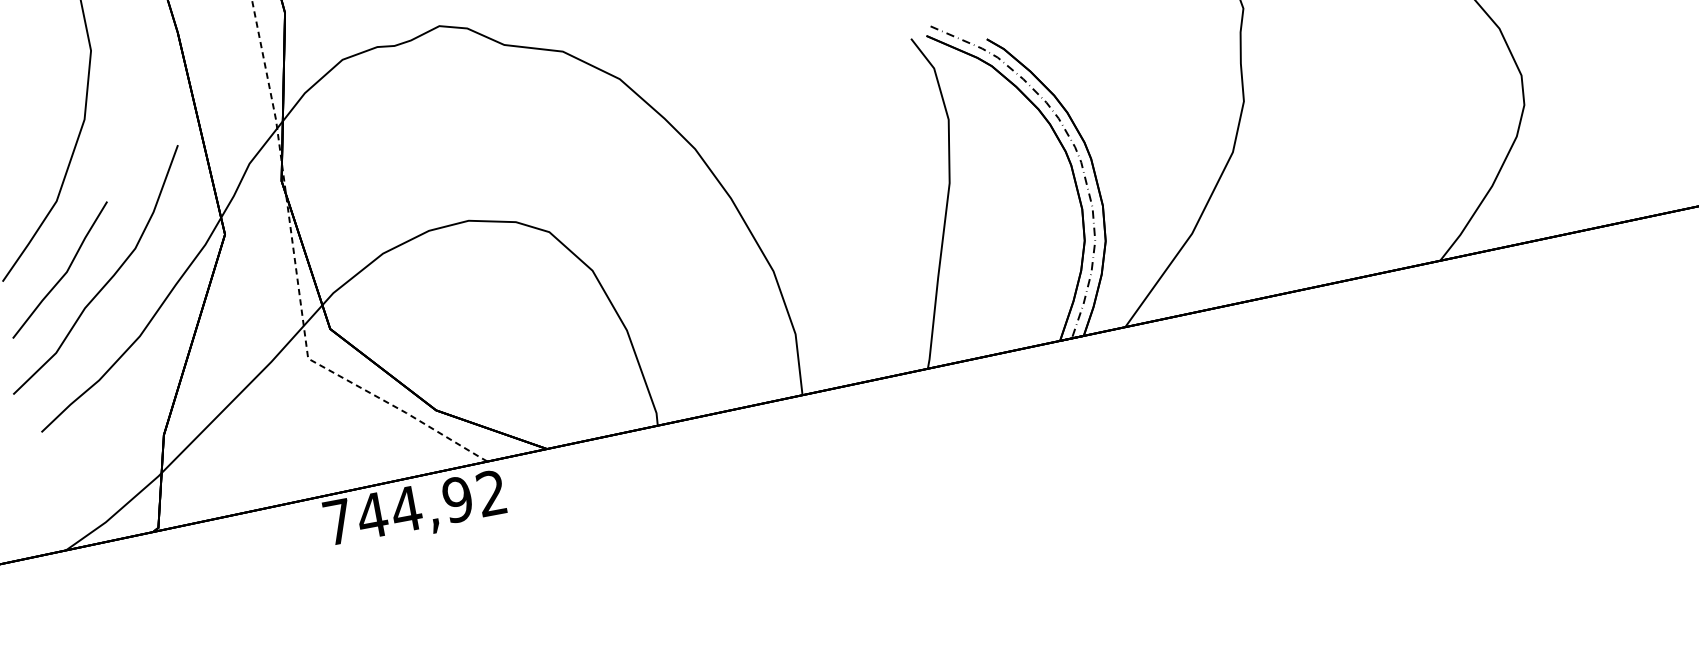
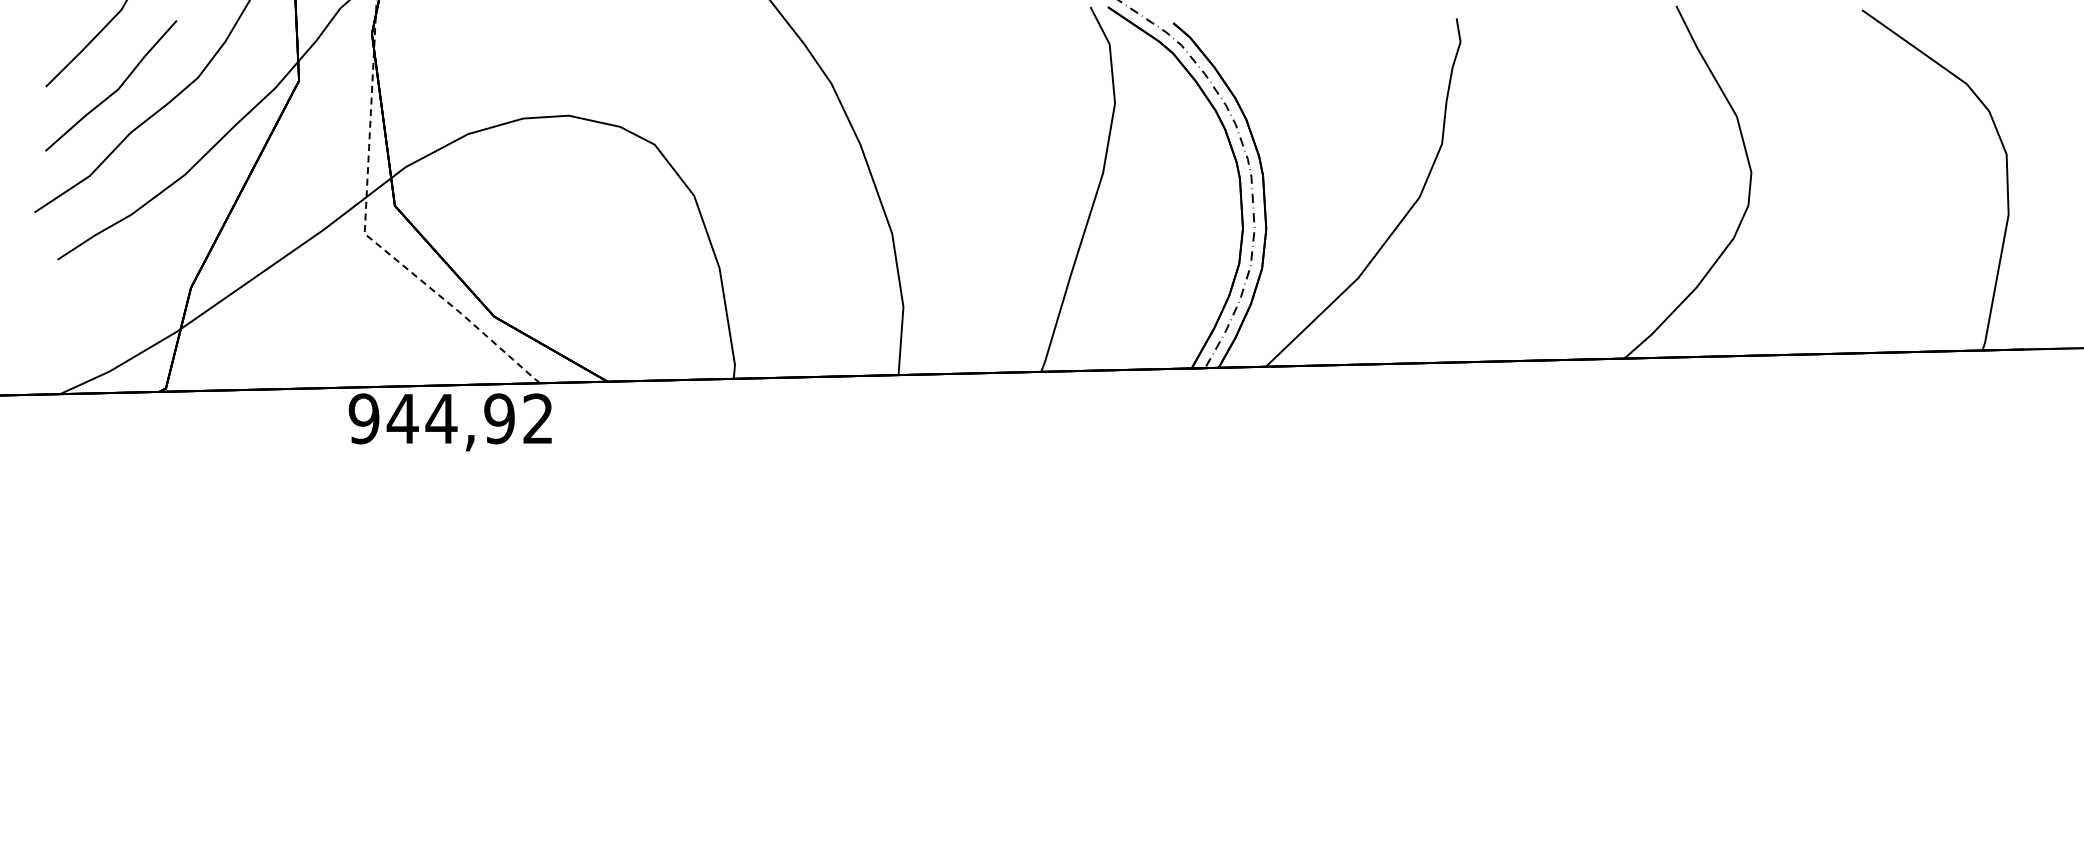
text: (337, 521) -> (363, 418), 744,92 -> 944,92

